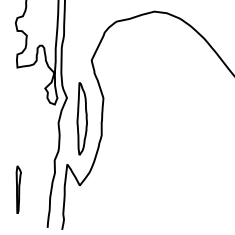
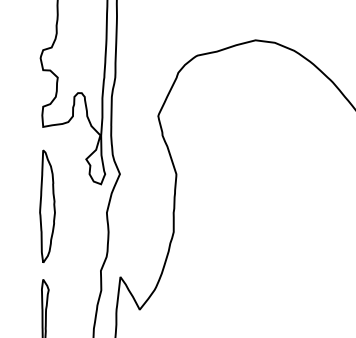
part: (81, 118) -> (46, 205), moved

